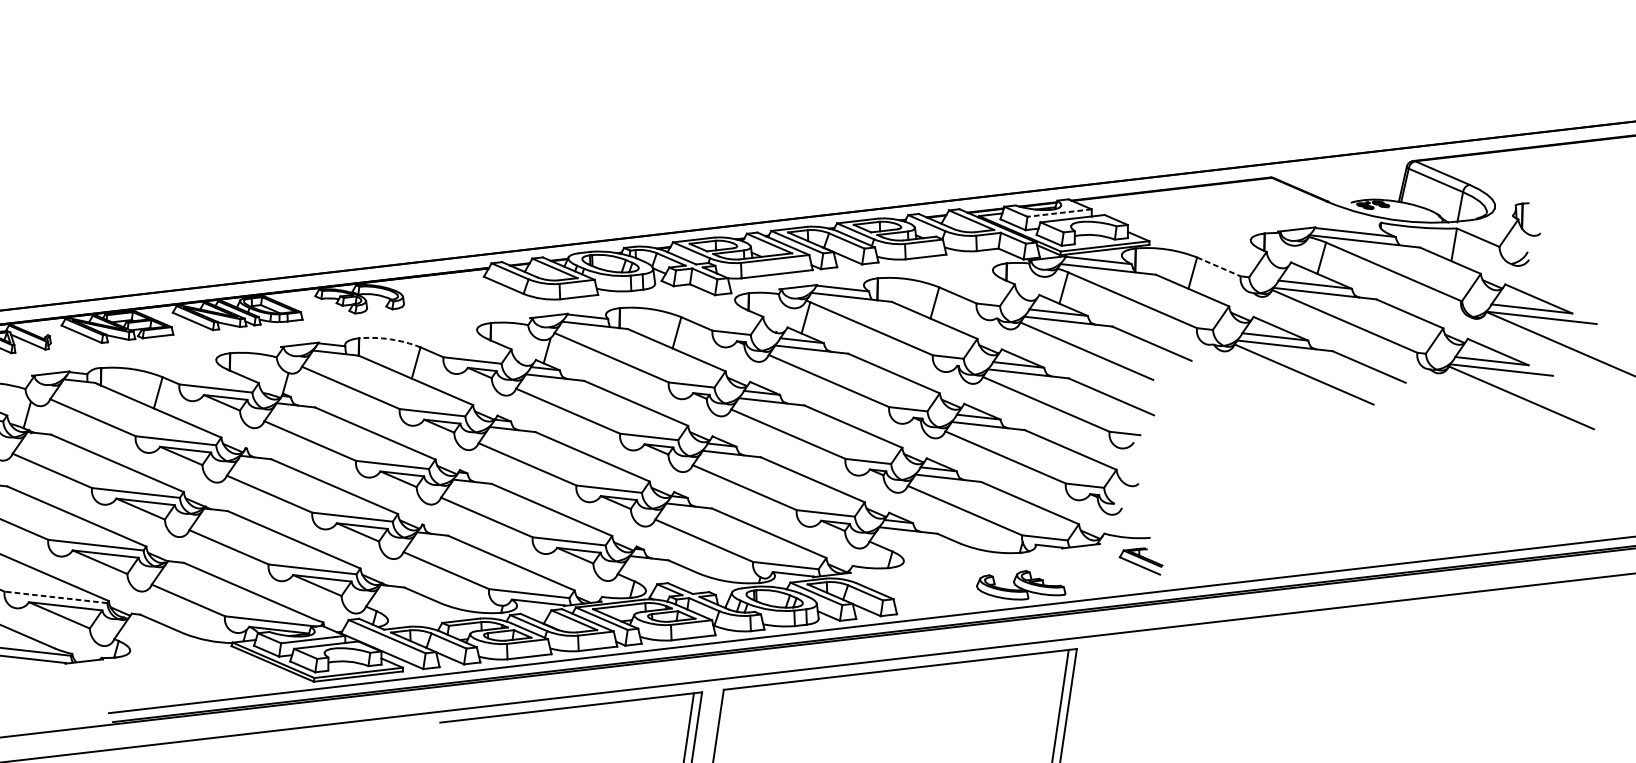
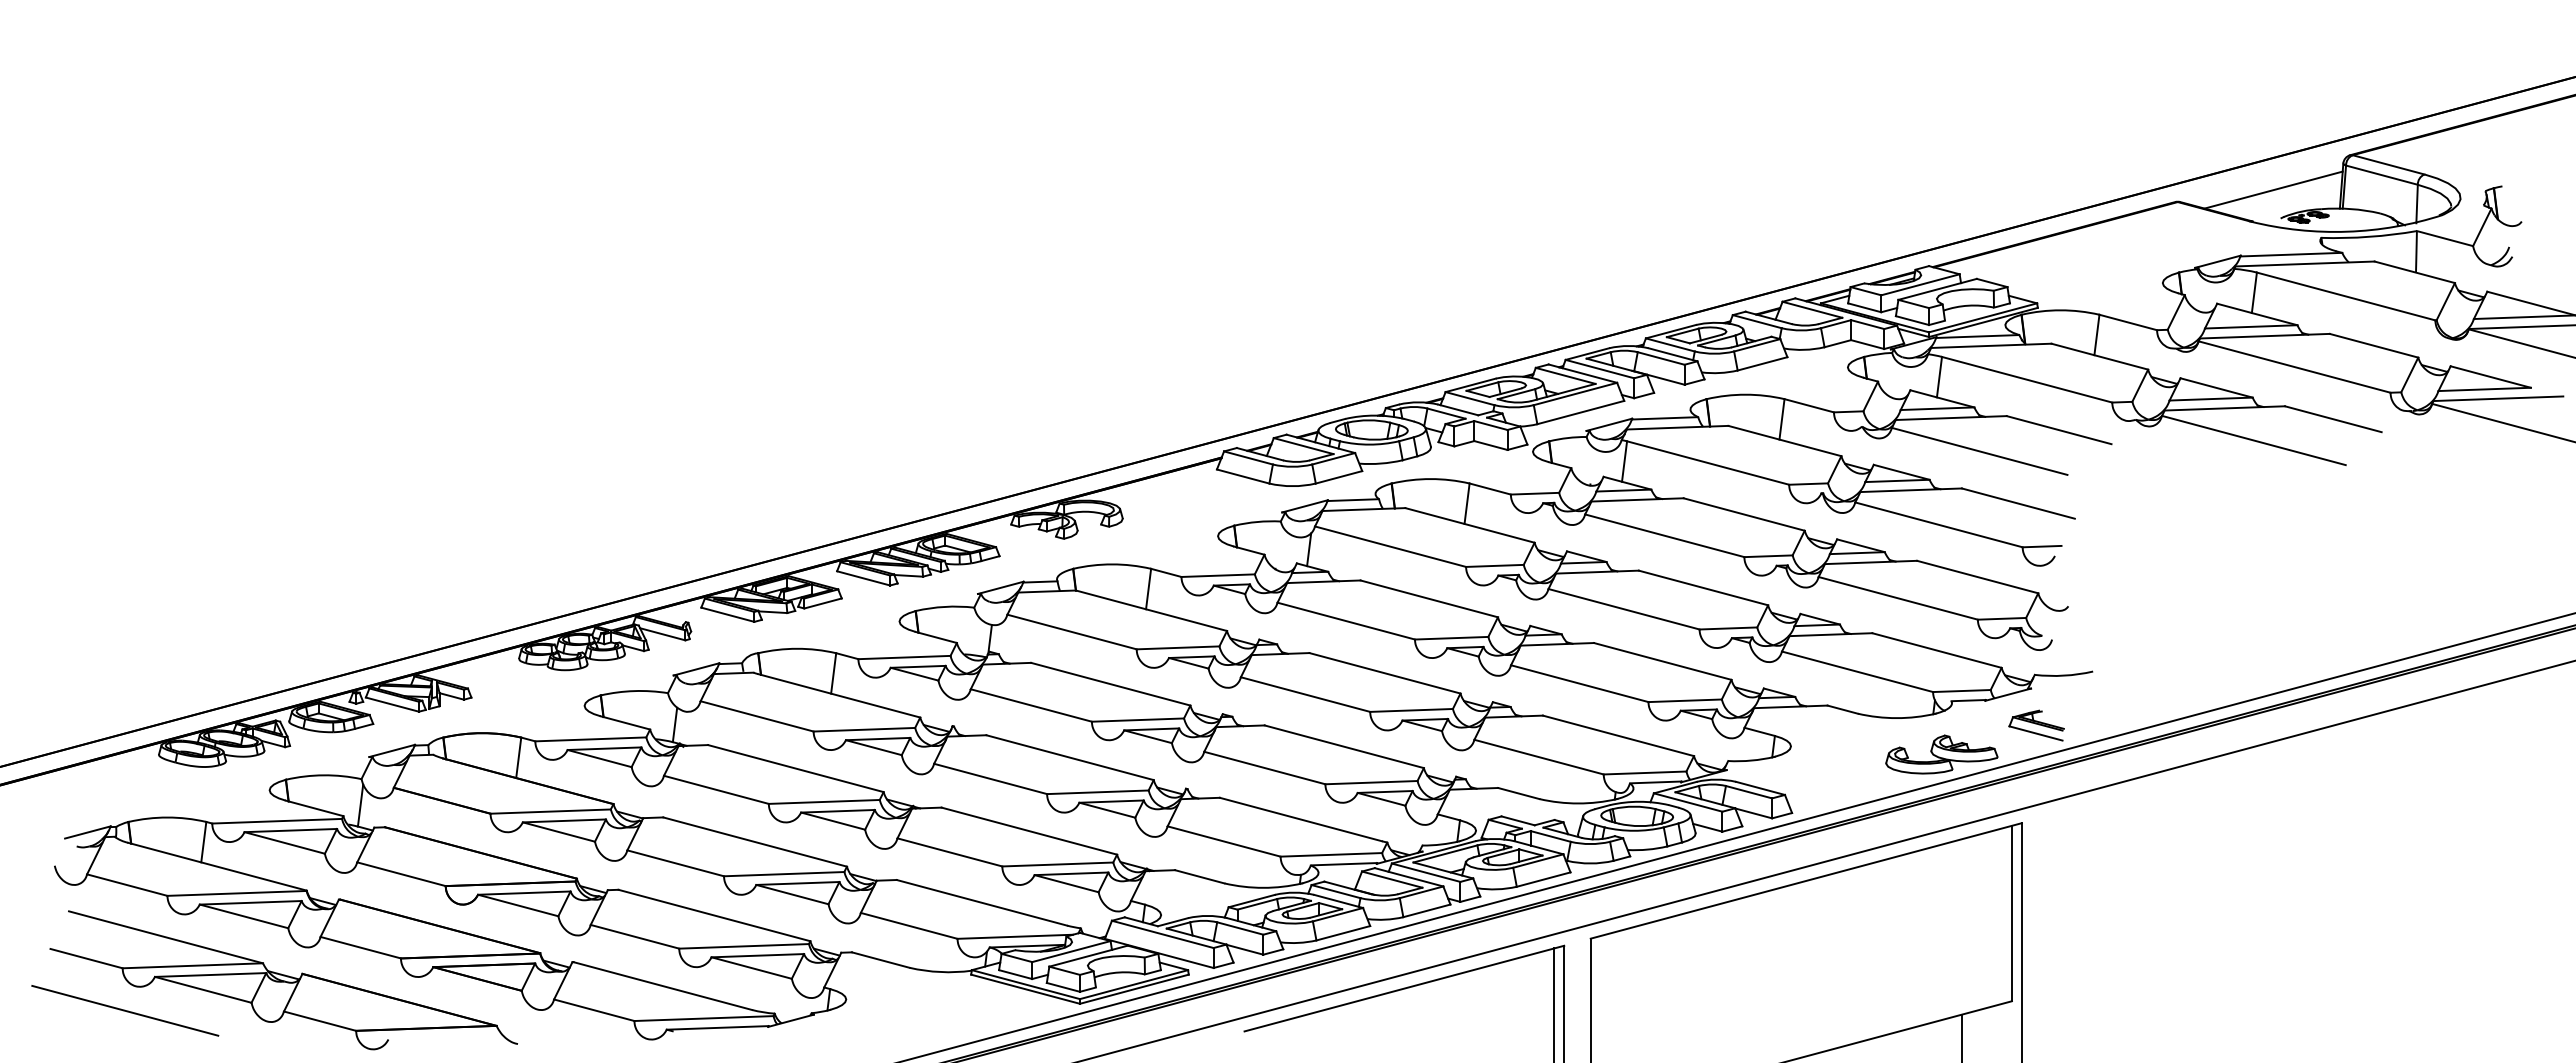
line: (1348, 179) -> (2273, 189), added
line: (1059, 212) -> (1920, 284), dashed -> solid
line: (1219, 266) -> (2128, 322), dashed -> solid
arc: (390, 339) -> (1112, 564), dashed -> solid
part: (1141, 559) -> (2036, 725), moved
line: (56, 597) -> (744, 946), dashed -> solid

